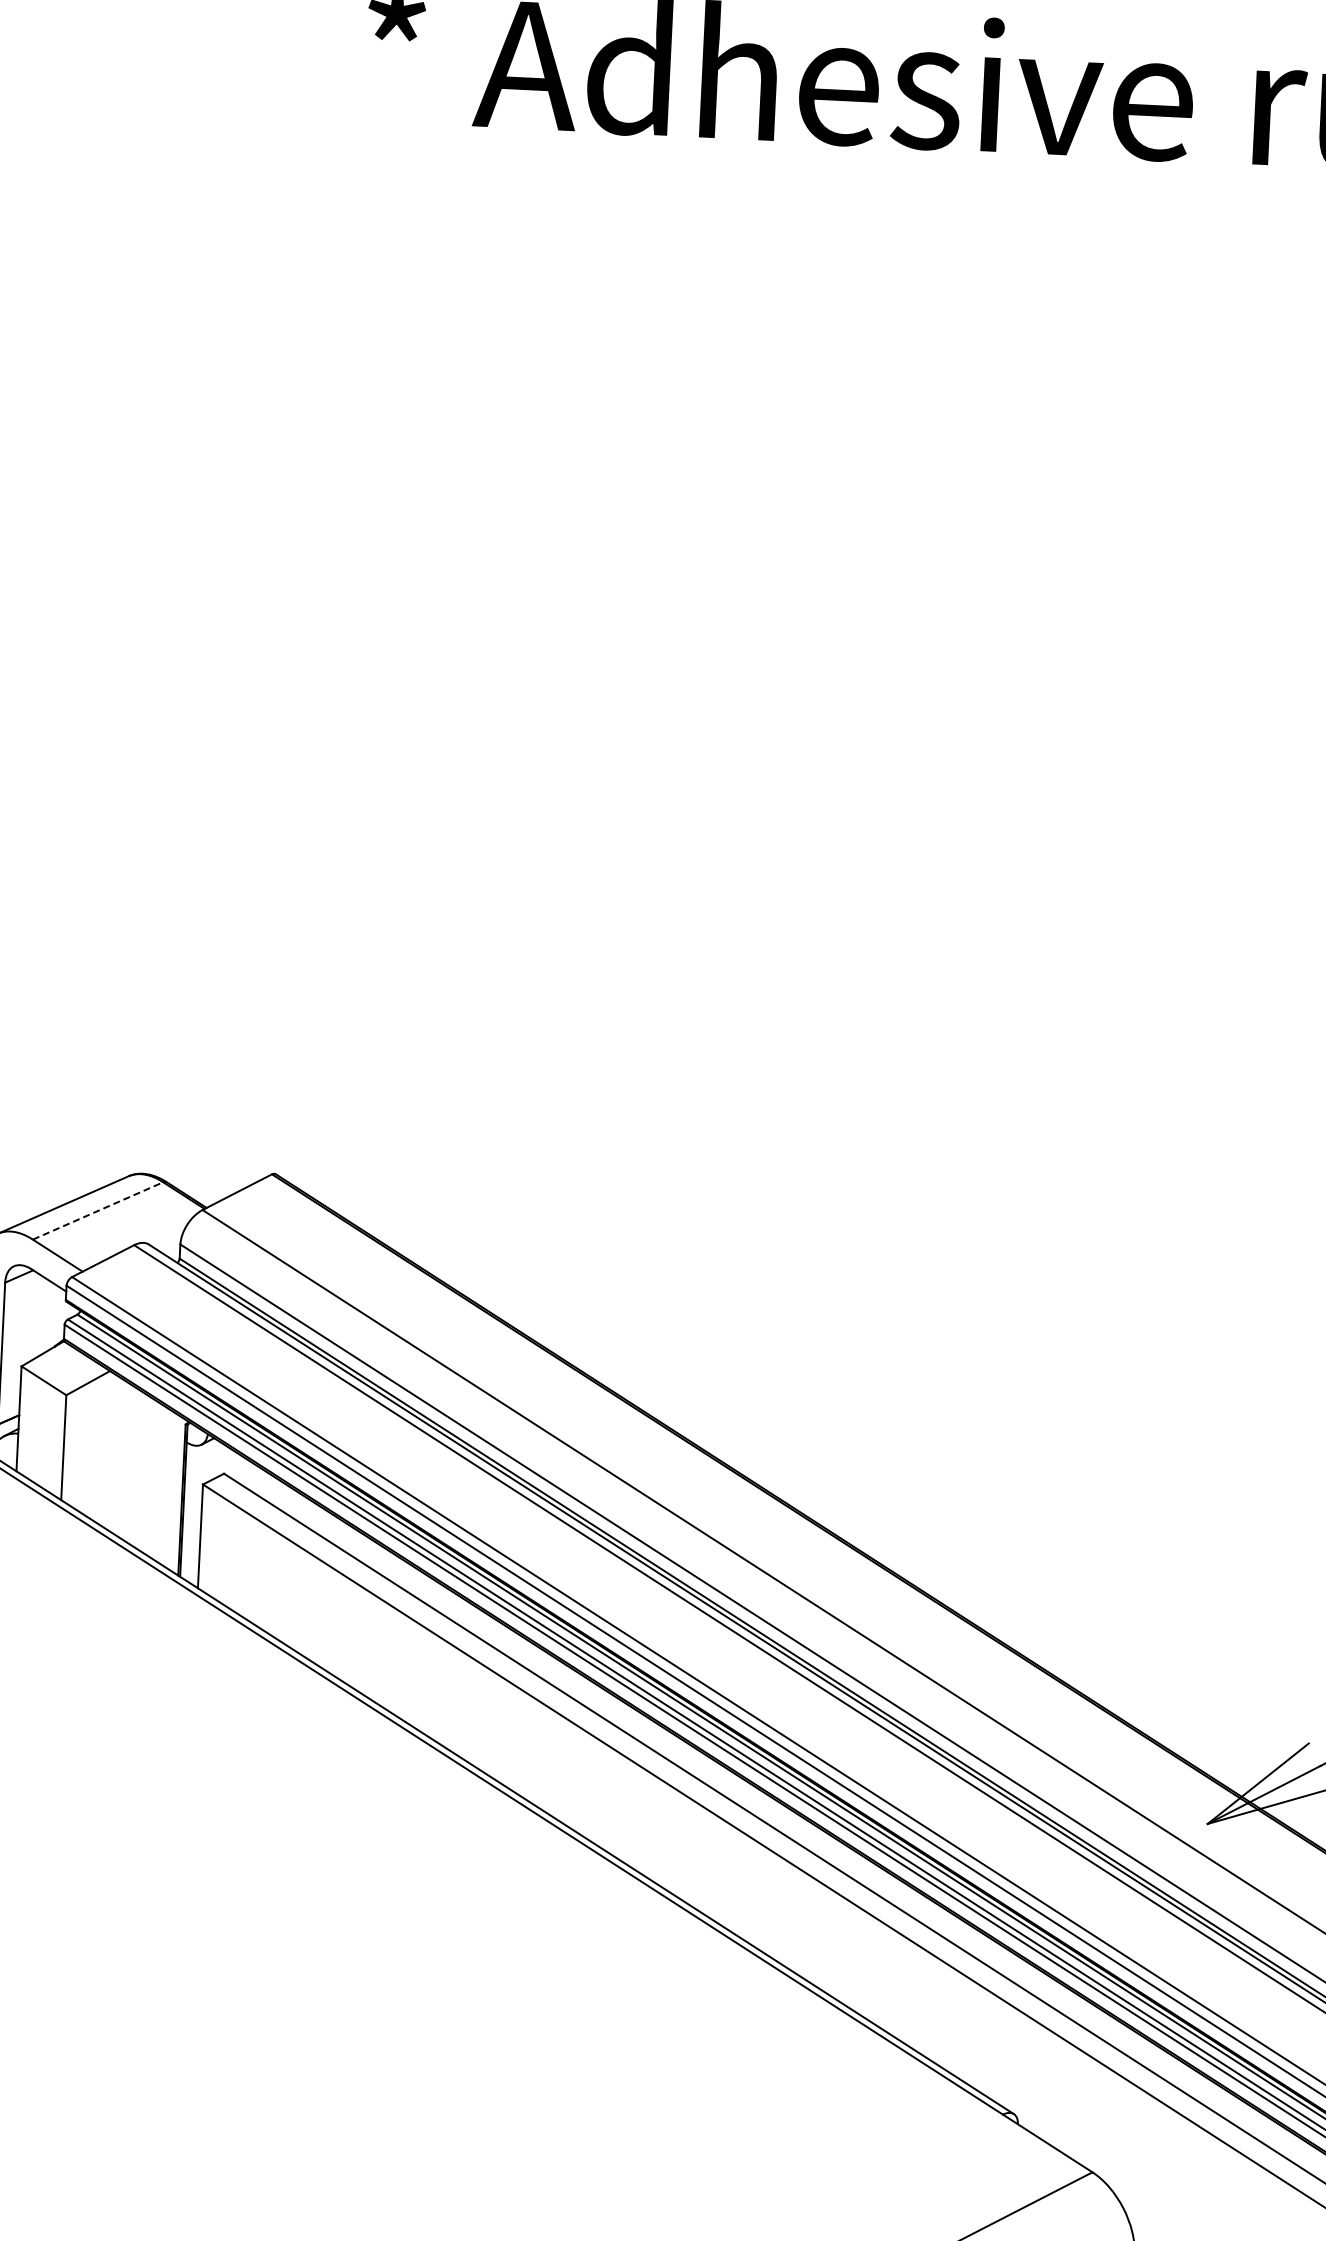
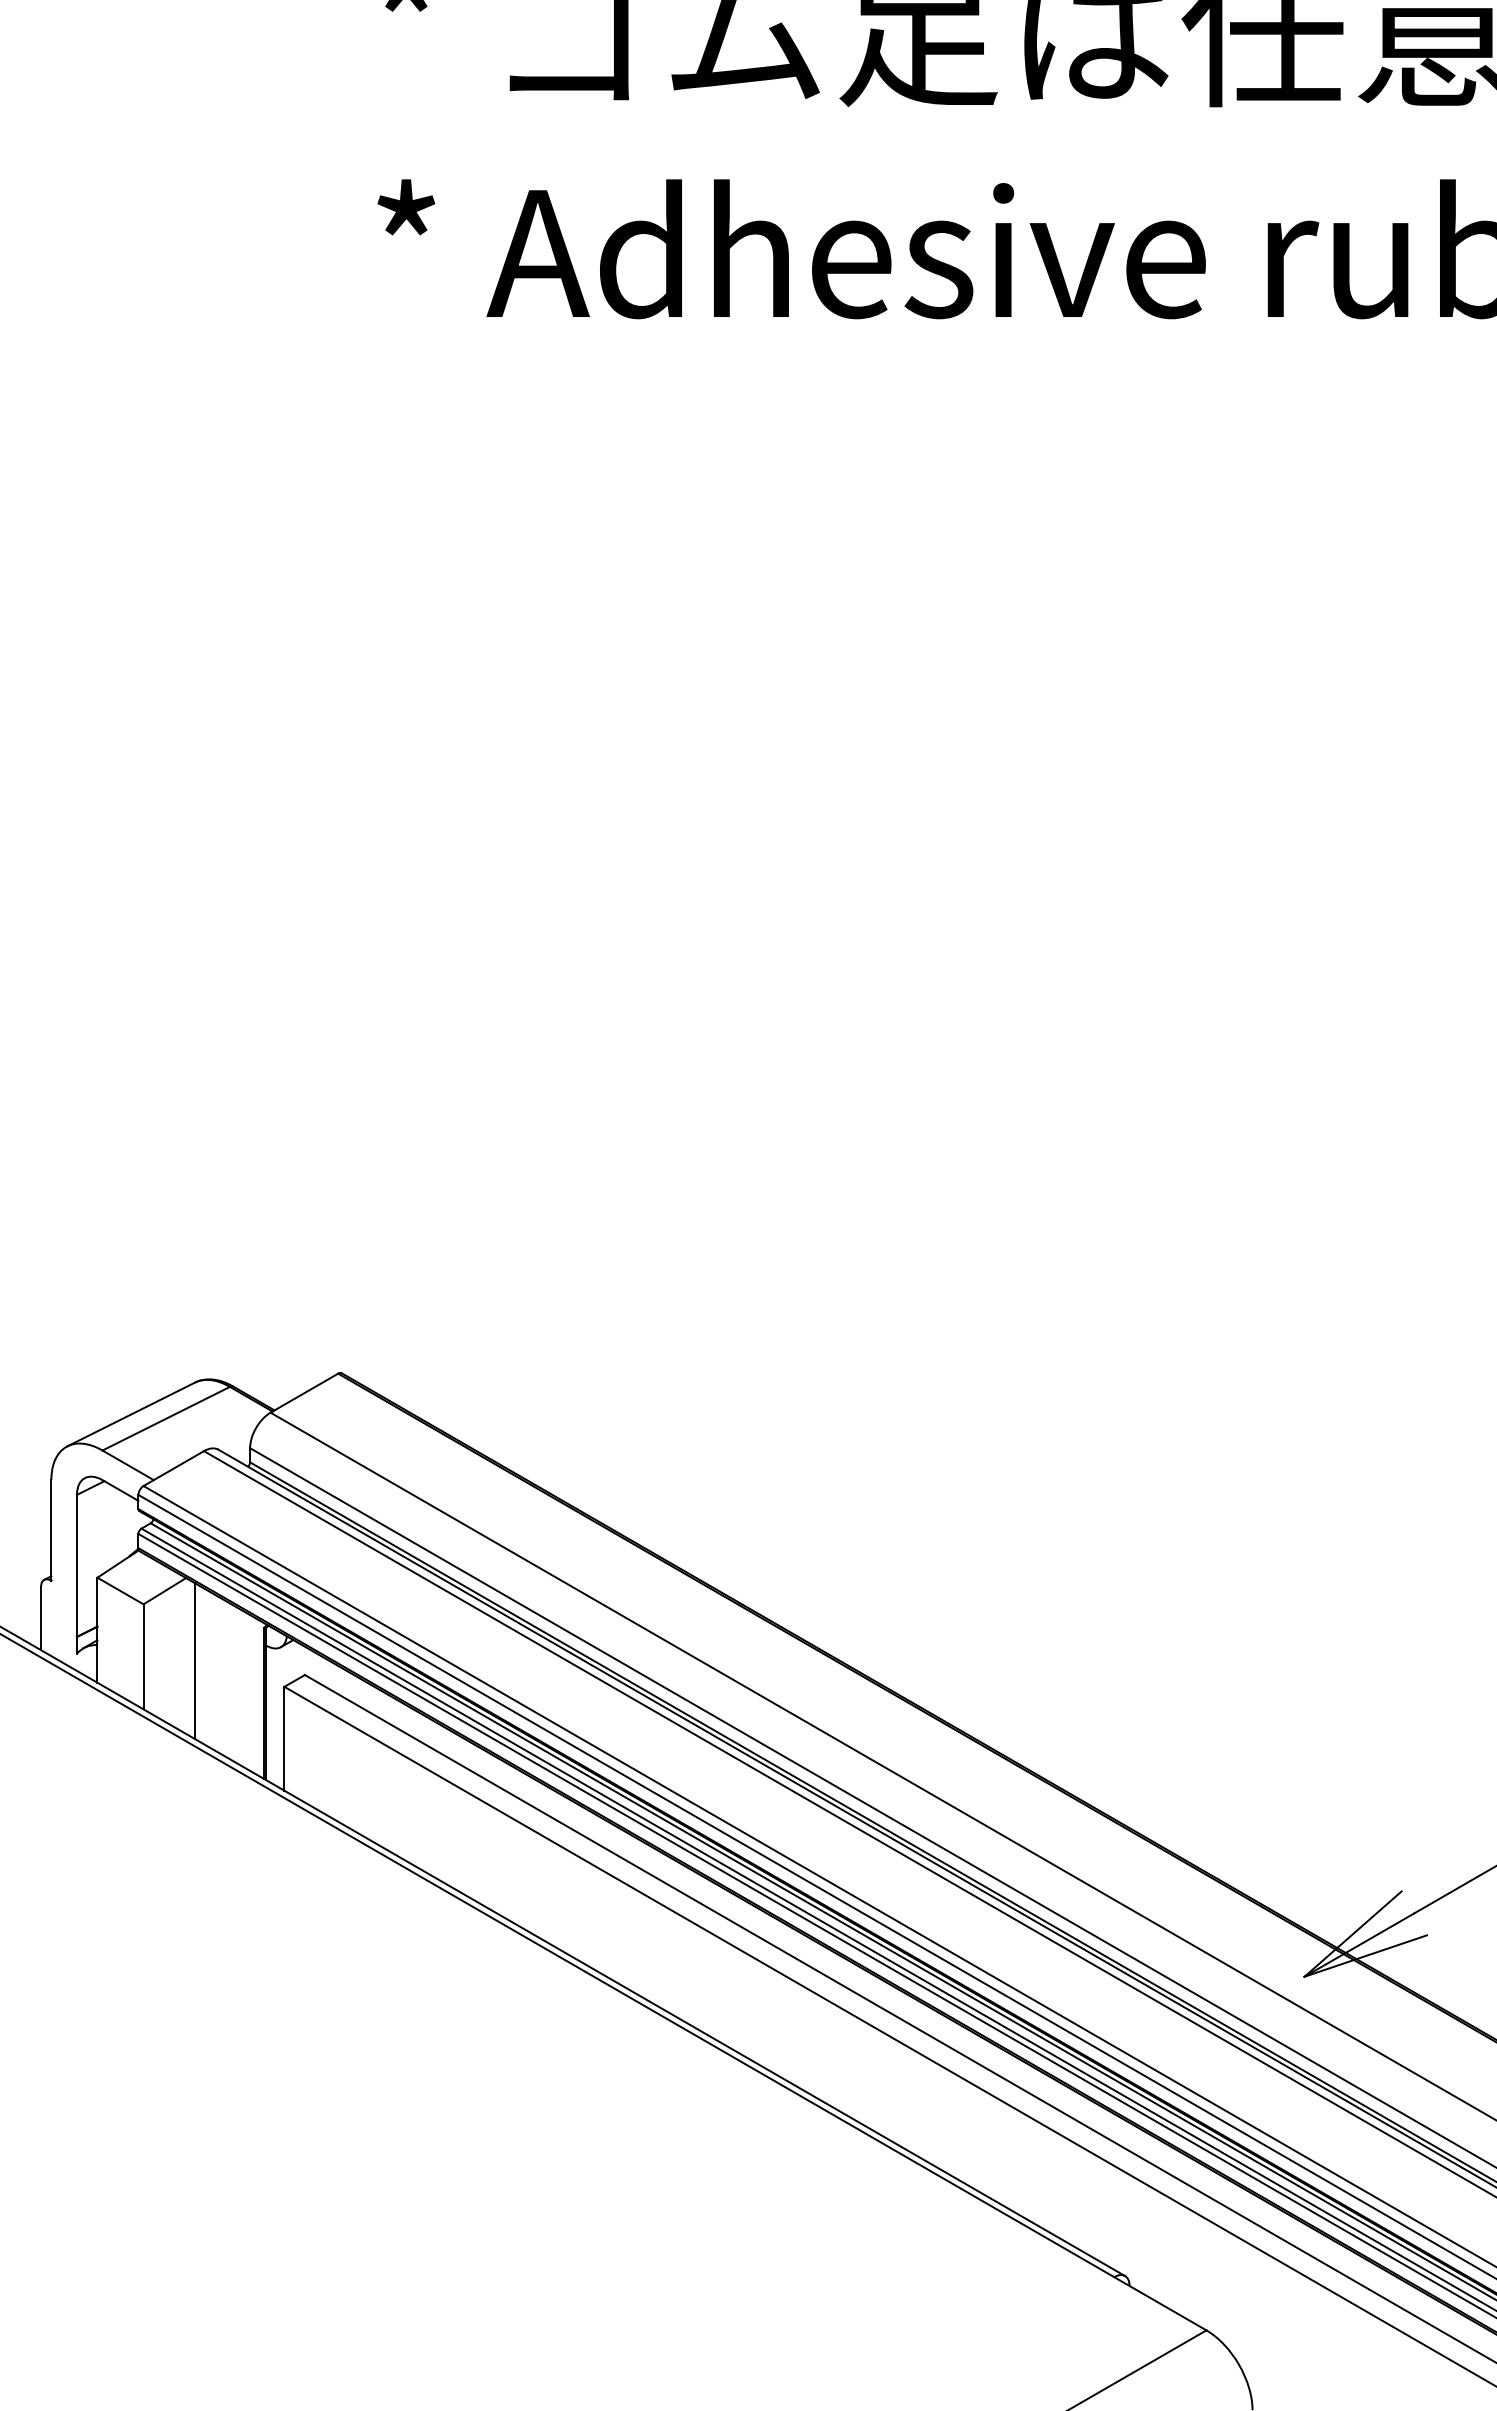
line: (98, 1210) -> (166, 1418), dashed -> solid
line: (114, 1453) -> (194, 1660), added

